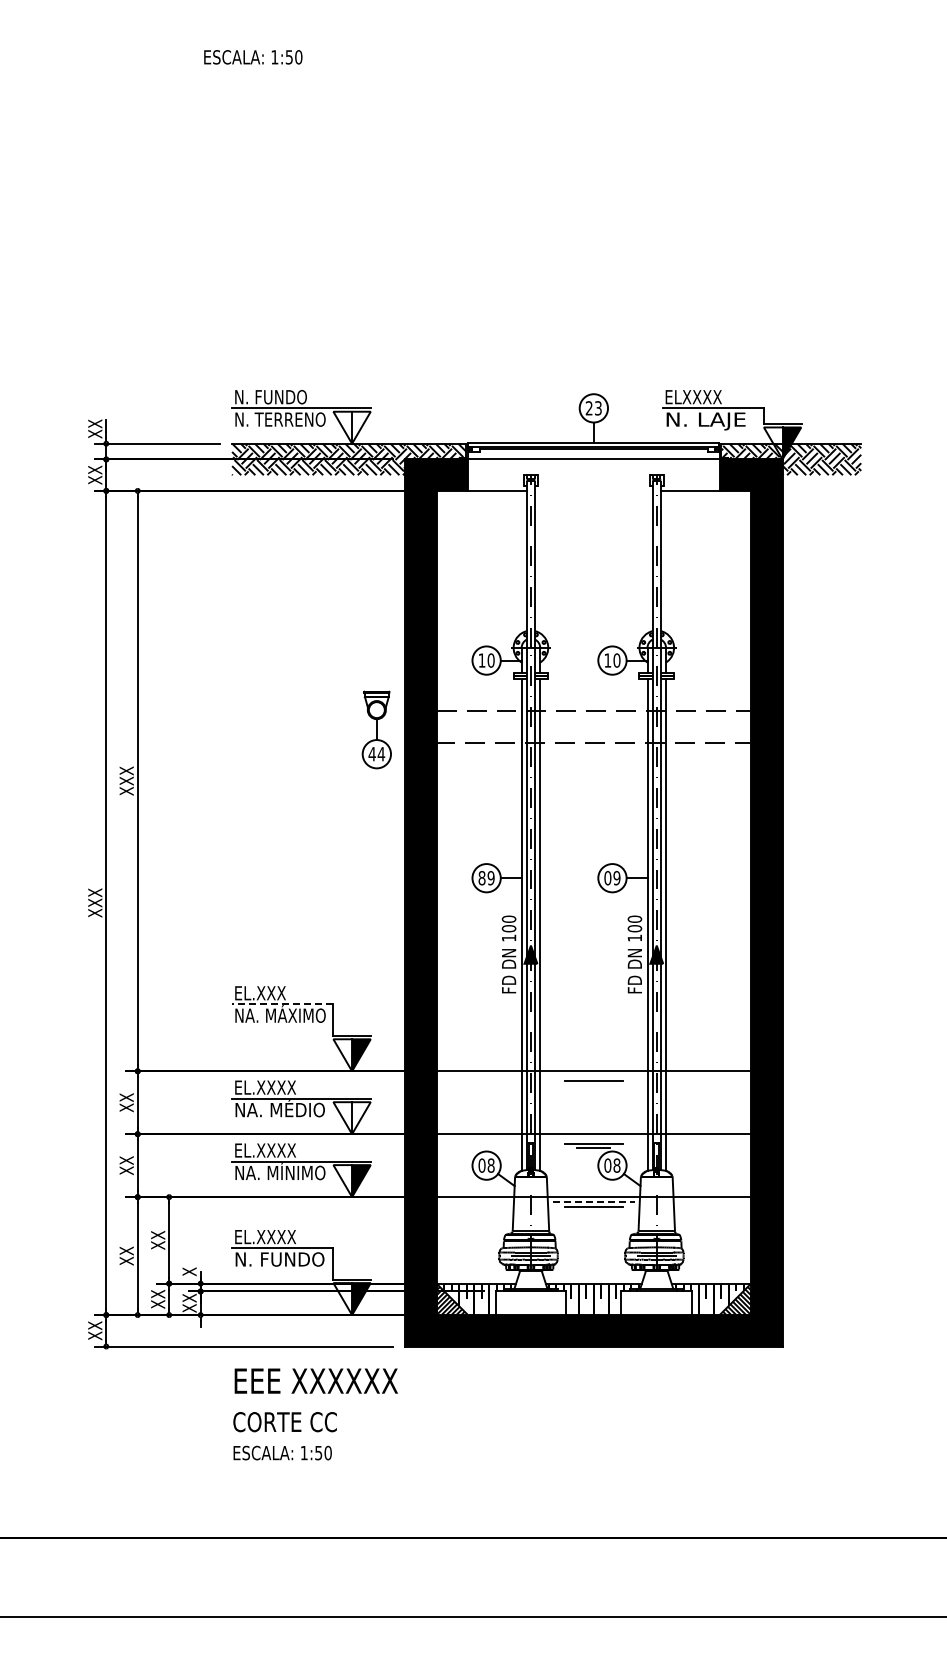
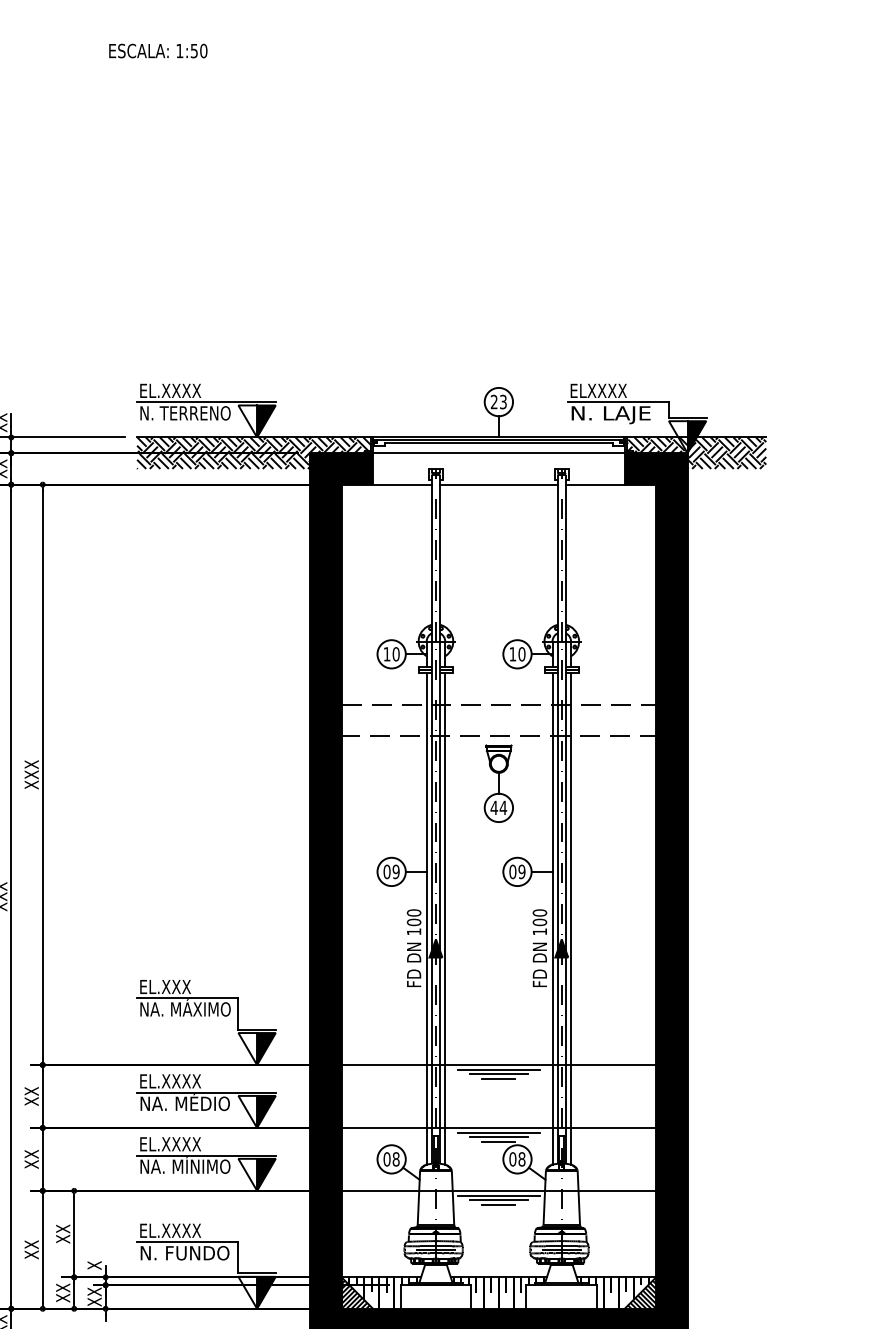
text: (271, 396) -> (176, 390), N. FUNDO -> EL.XXXX
fill: (361, 427) -> (266, 421), added
line: (593, 490) -> (498, 484), added
part: (376, 729) -> (498, 783), moved
text: (481, 878) -> (386, 872), 89 -> 09
line: (282, 1004) -> (187, 998), dashed -> solid
line: (593, 1076) -> (498, 1070), added
line: (593, 1085) -> (498, 1079), added
fill: (361, 1118) -> (266, 1112), added
line: (593, 1138) -> (498, 1132), added
line: (593, 1201) -> (498, 1195), dashed -> solid
line: (593, 1211) -> (498, 1205), added

